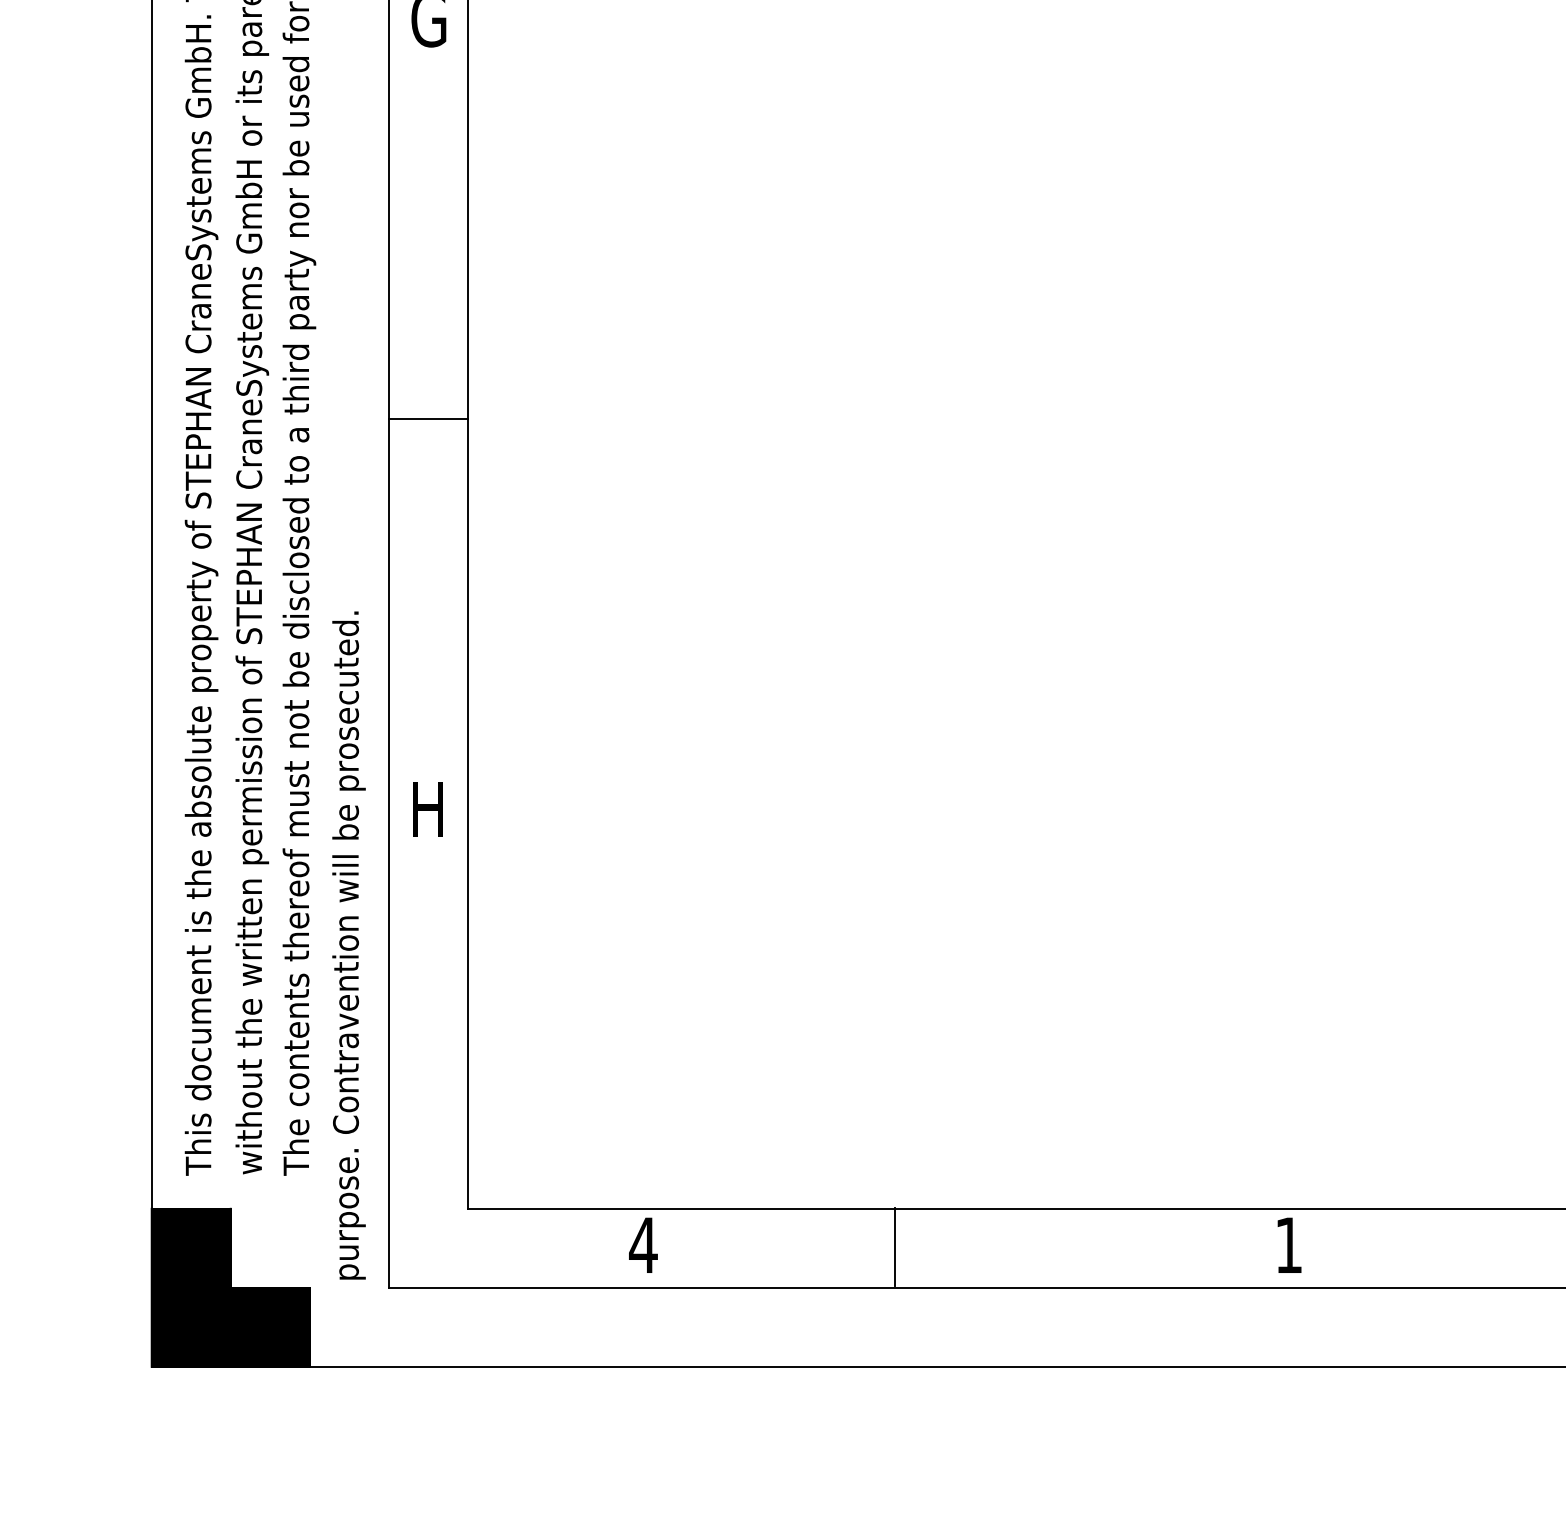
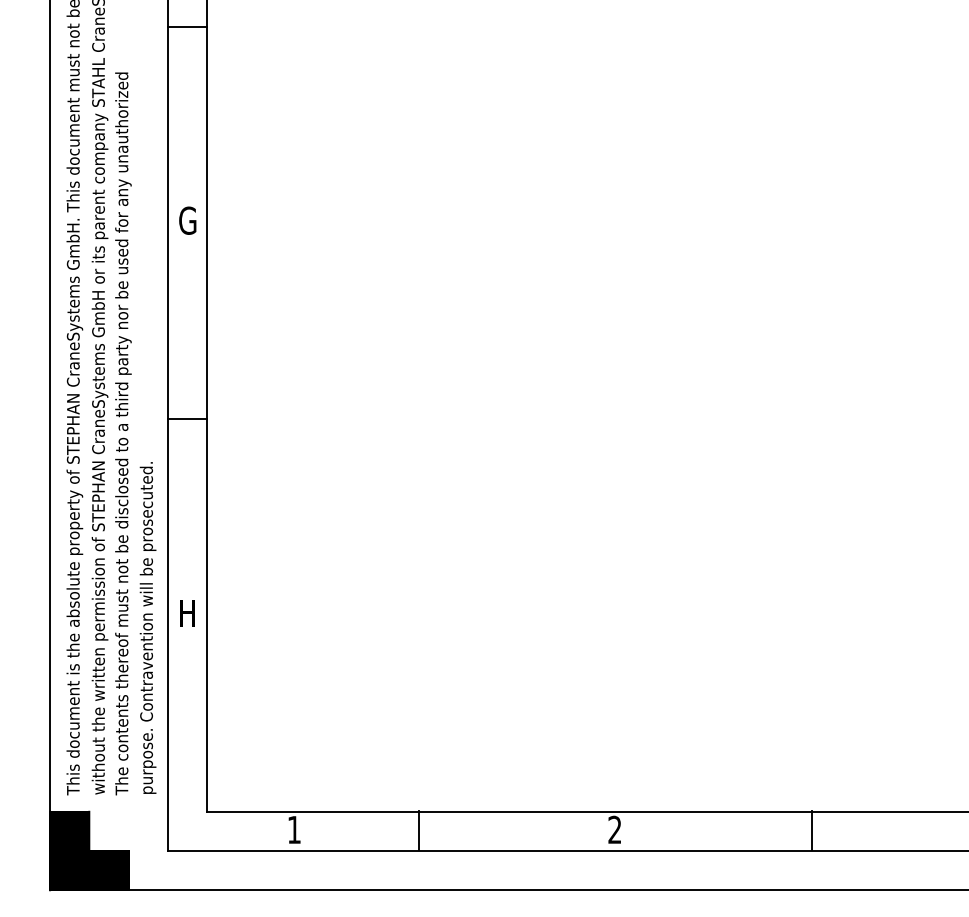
text: (347, 944) -> (147, 627), moved
text: (643, 1244) -> (294, 829), 4 -> 1
text: (1287, 1244) -> (614, 829), 1 -> 2

